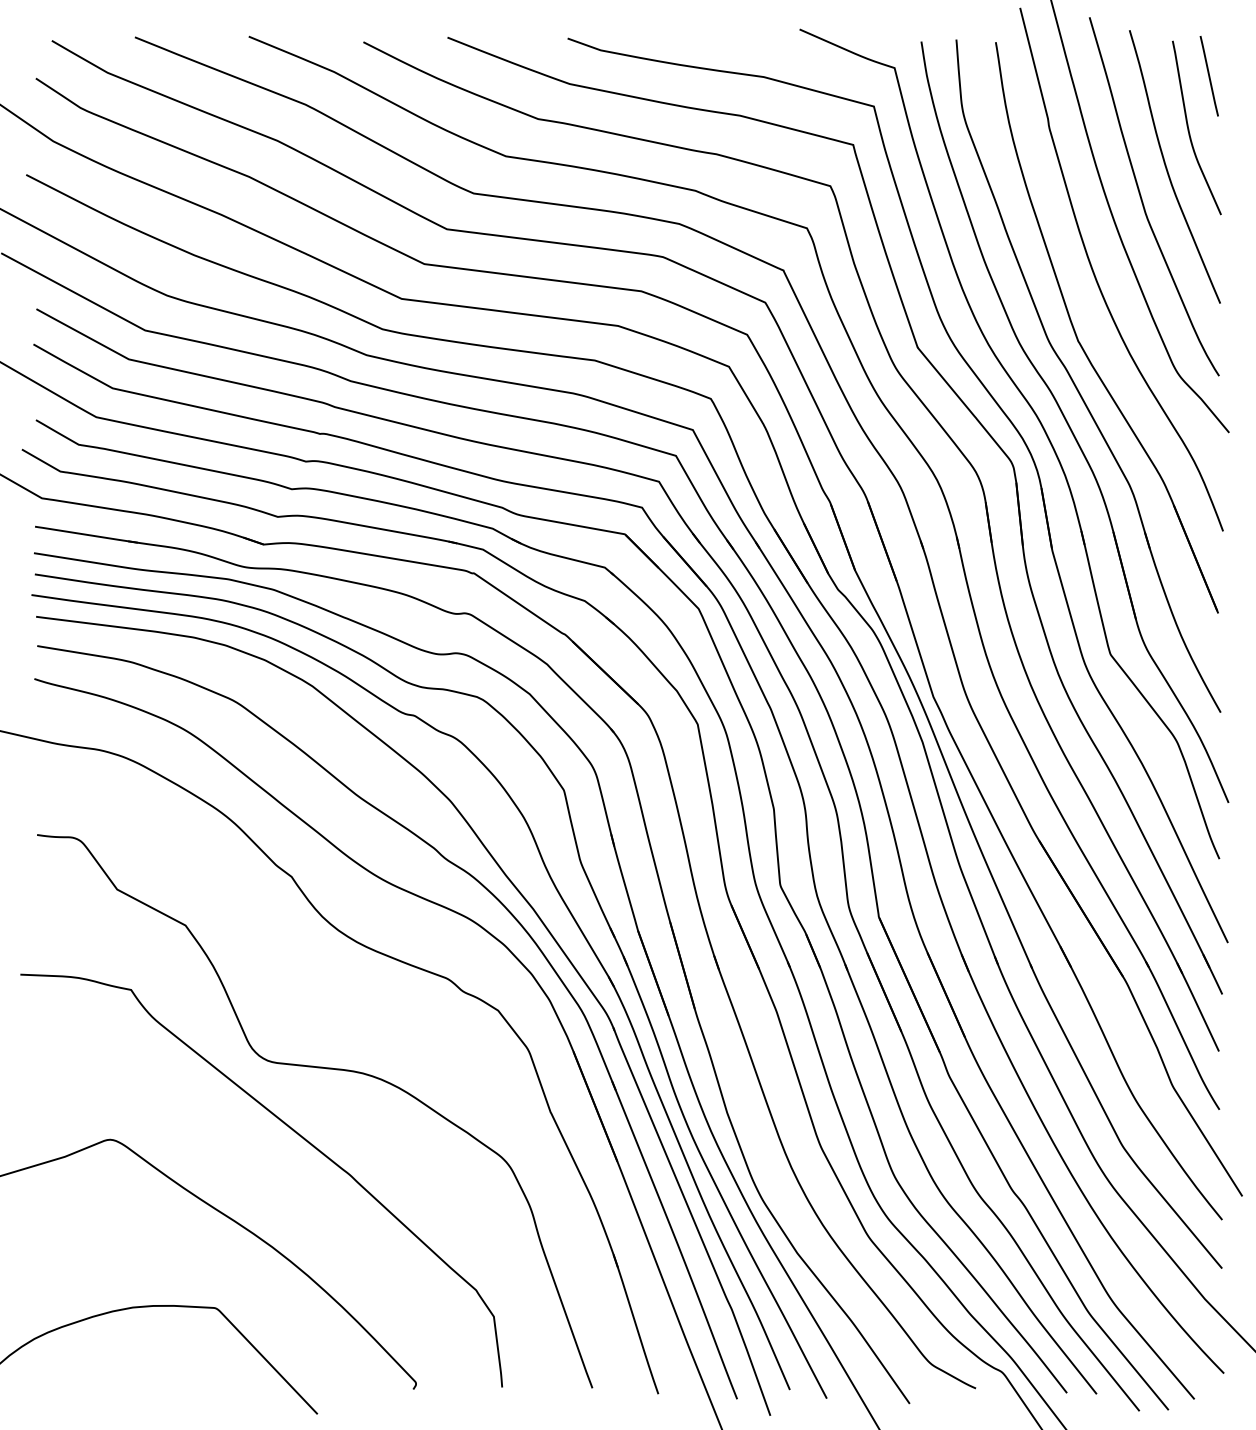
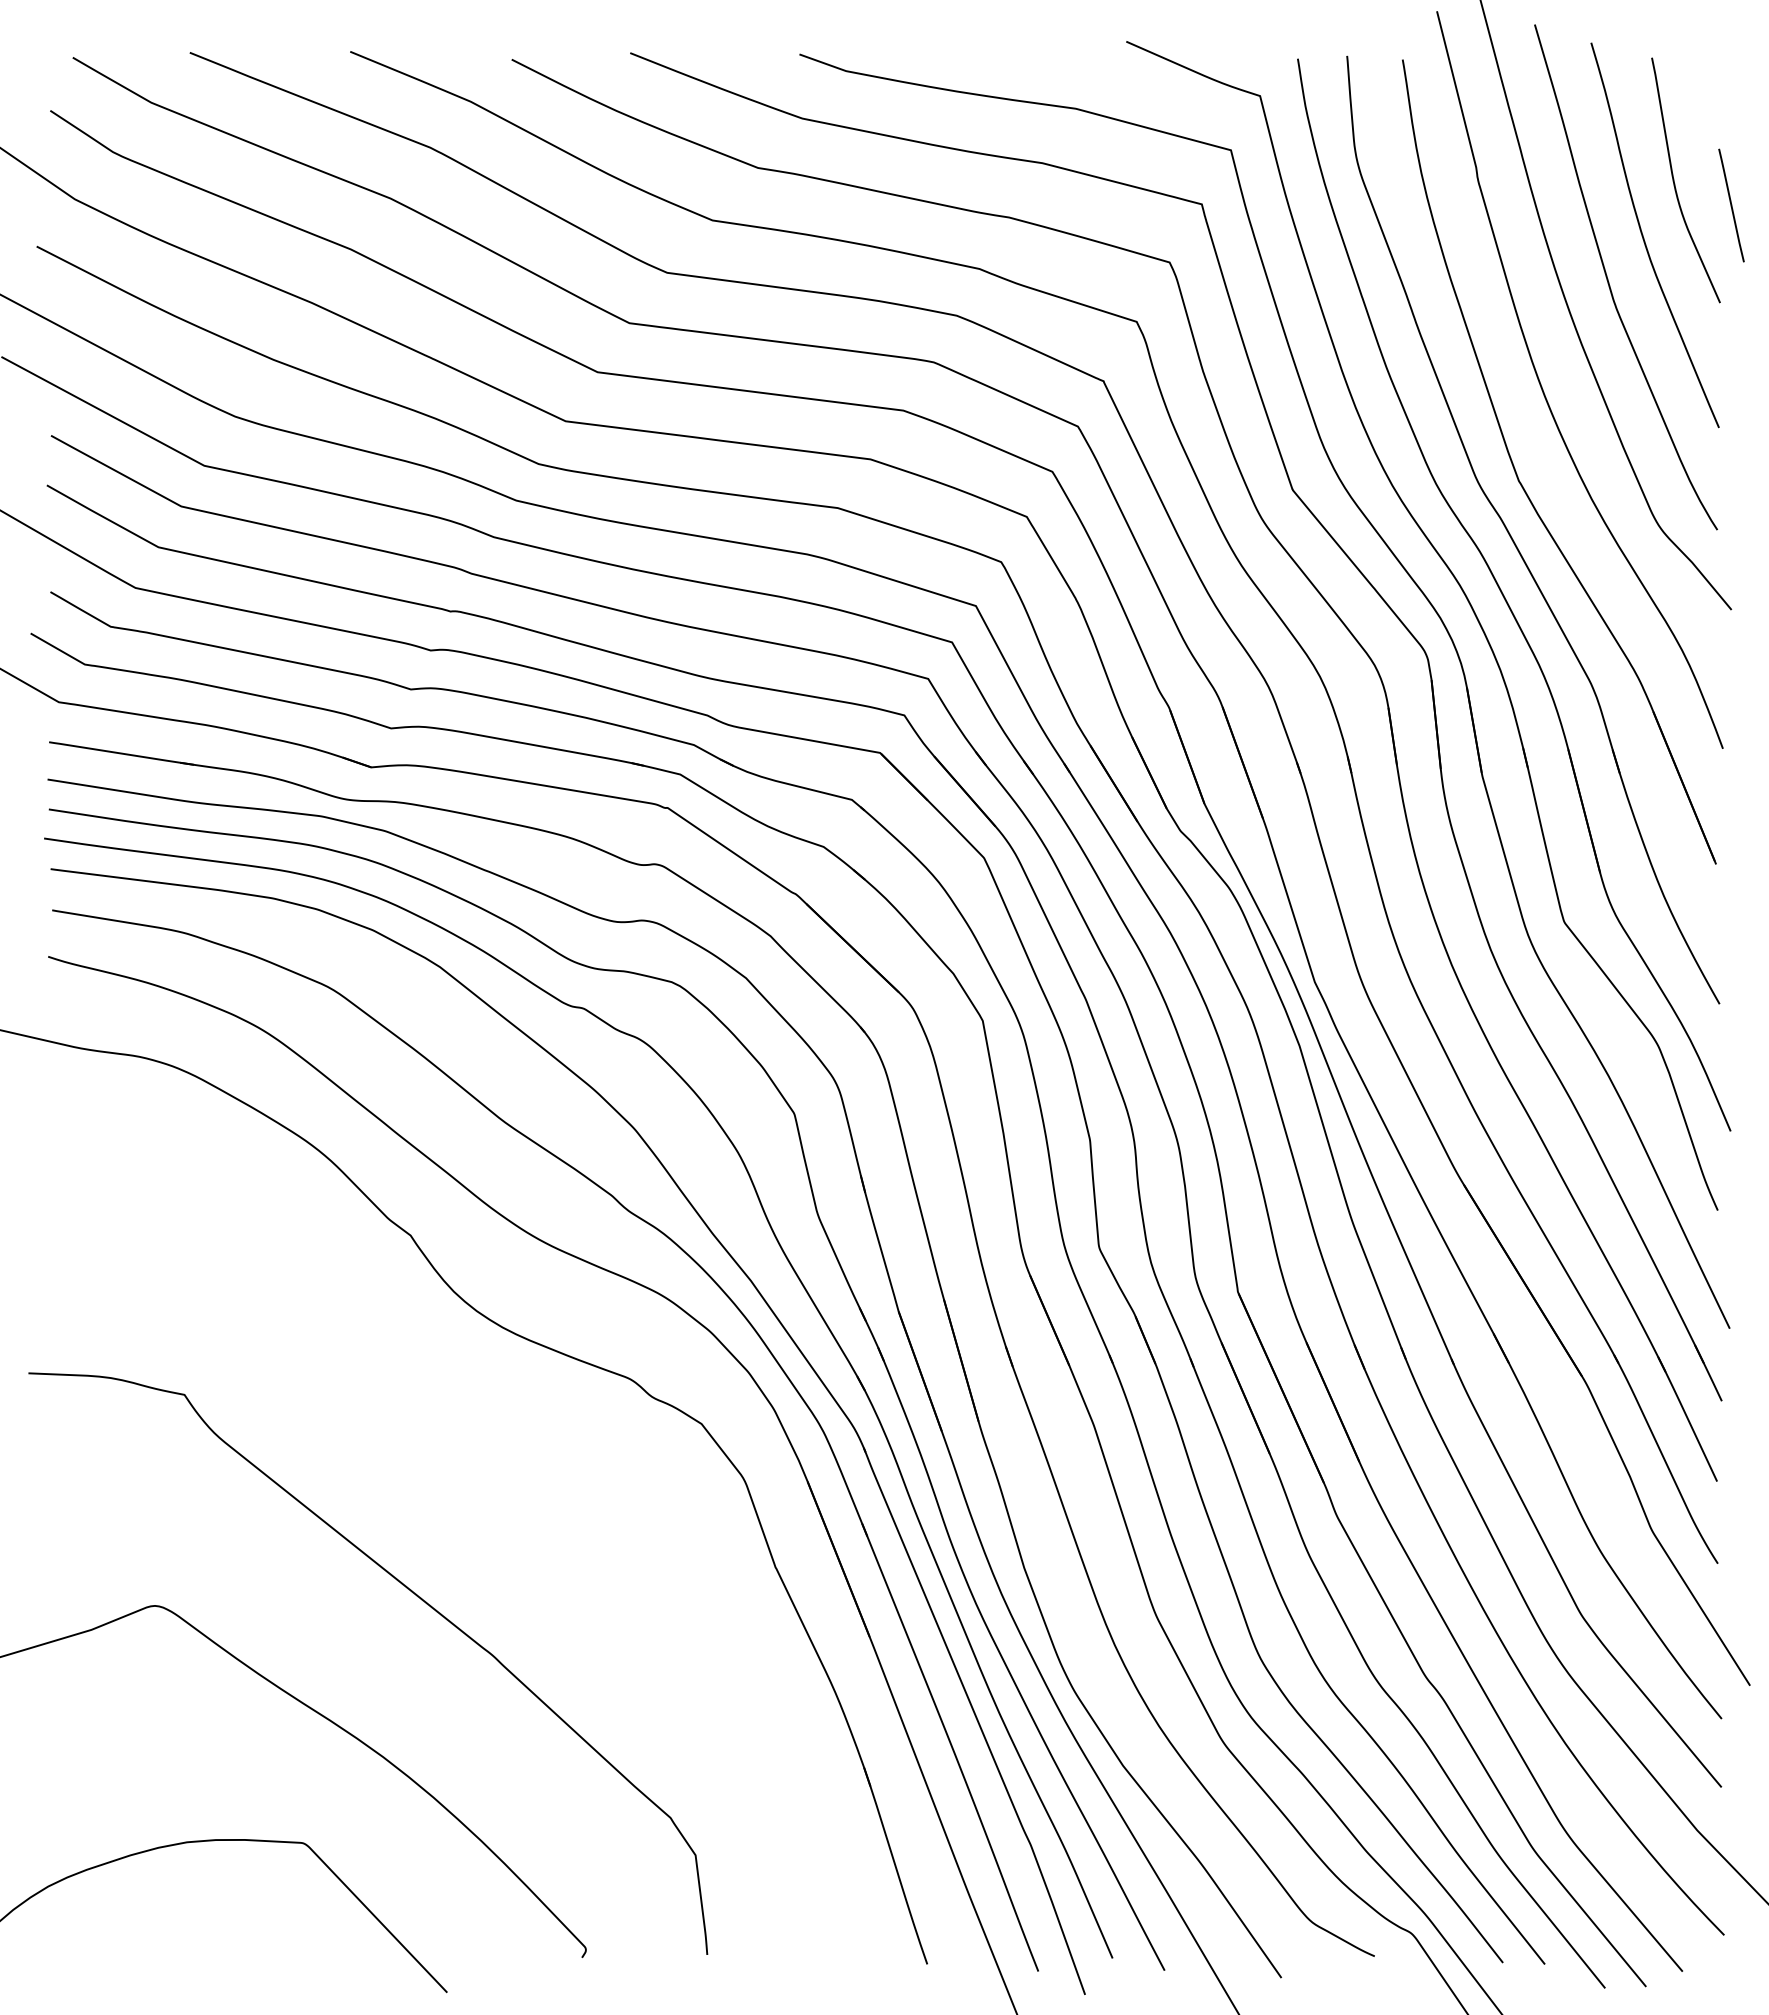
line: (1209, 76) -> (1731, 205), moved
curve: (320, 1068) -> (451, 1505), removed

